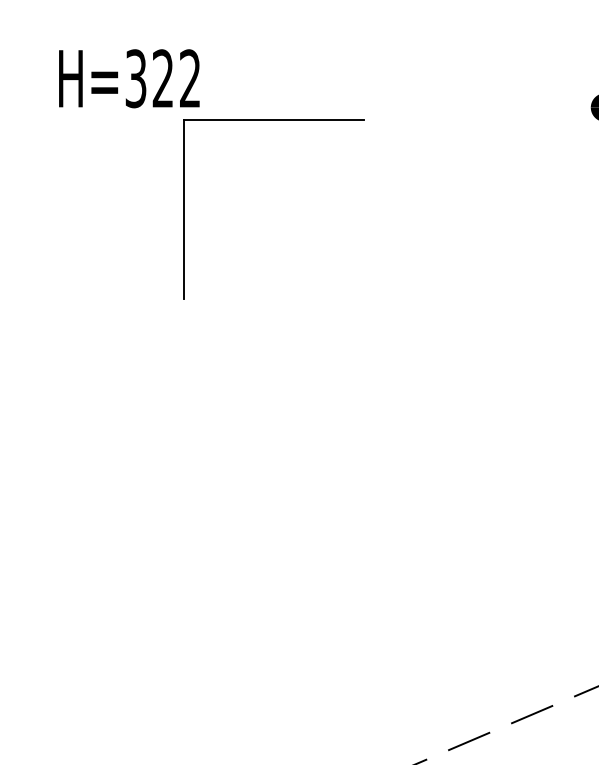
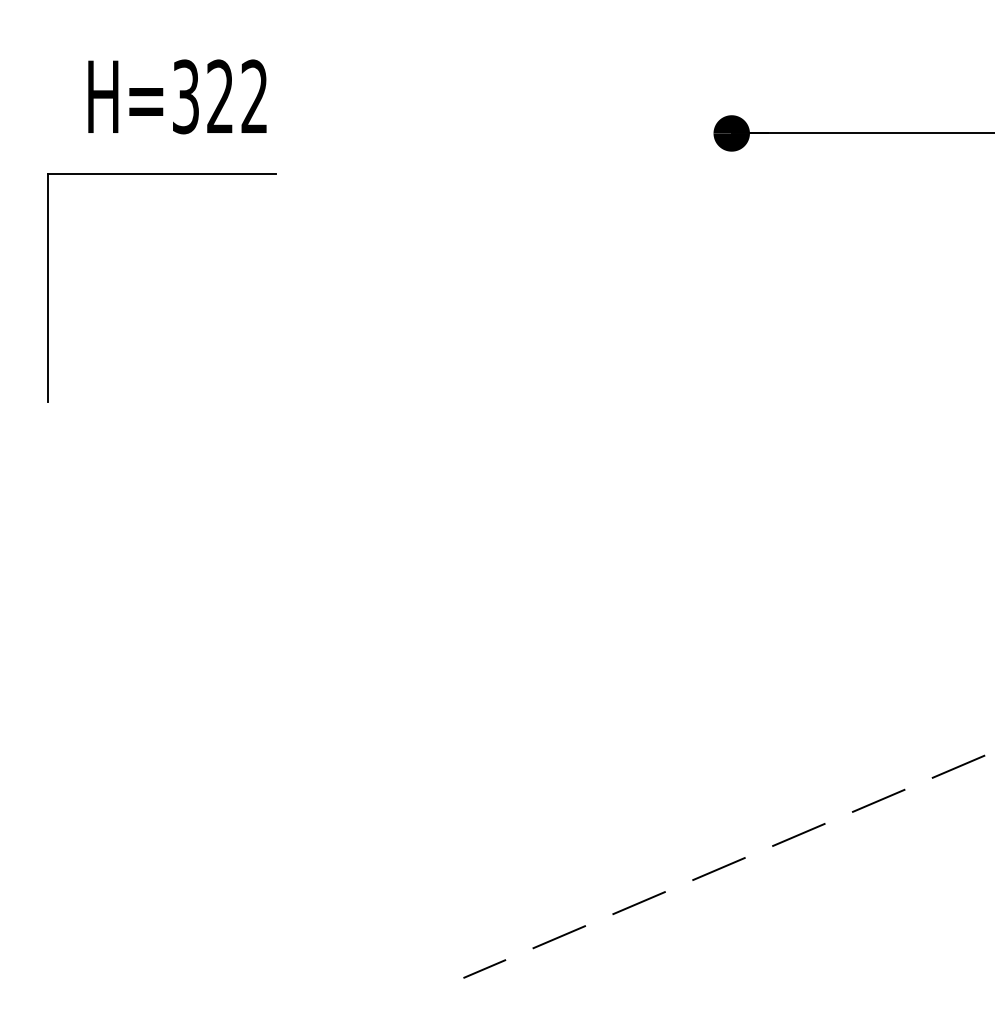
text: (129, 78) -> (177, 96), moved
part: (273, 120) -> (161, 174), moved

